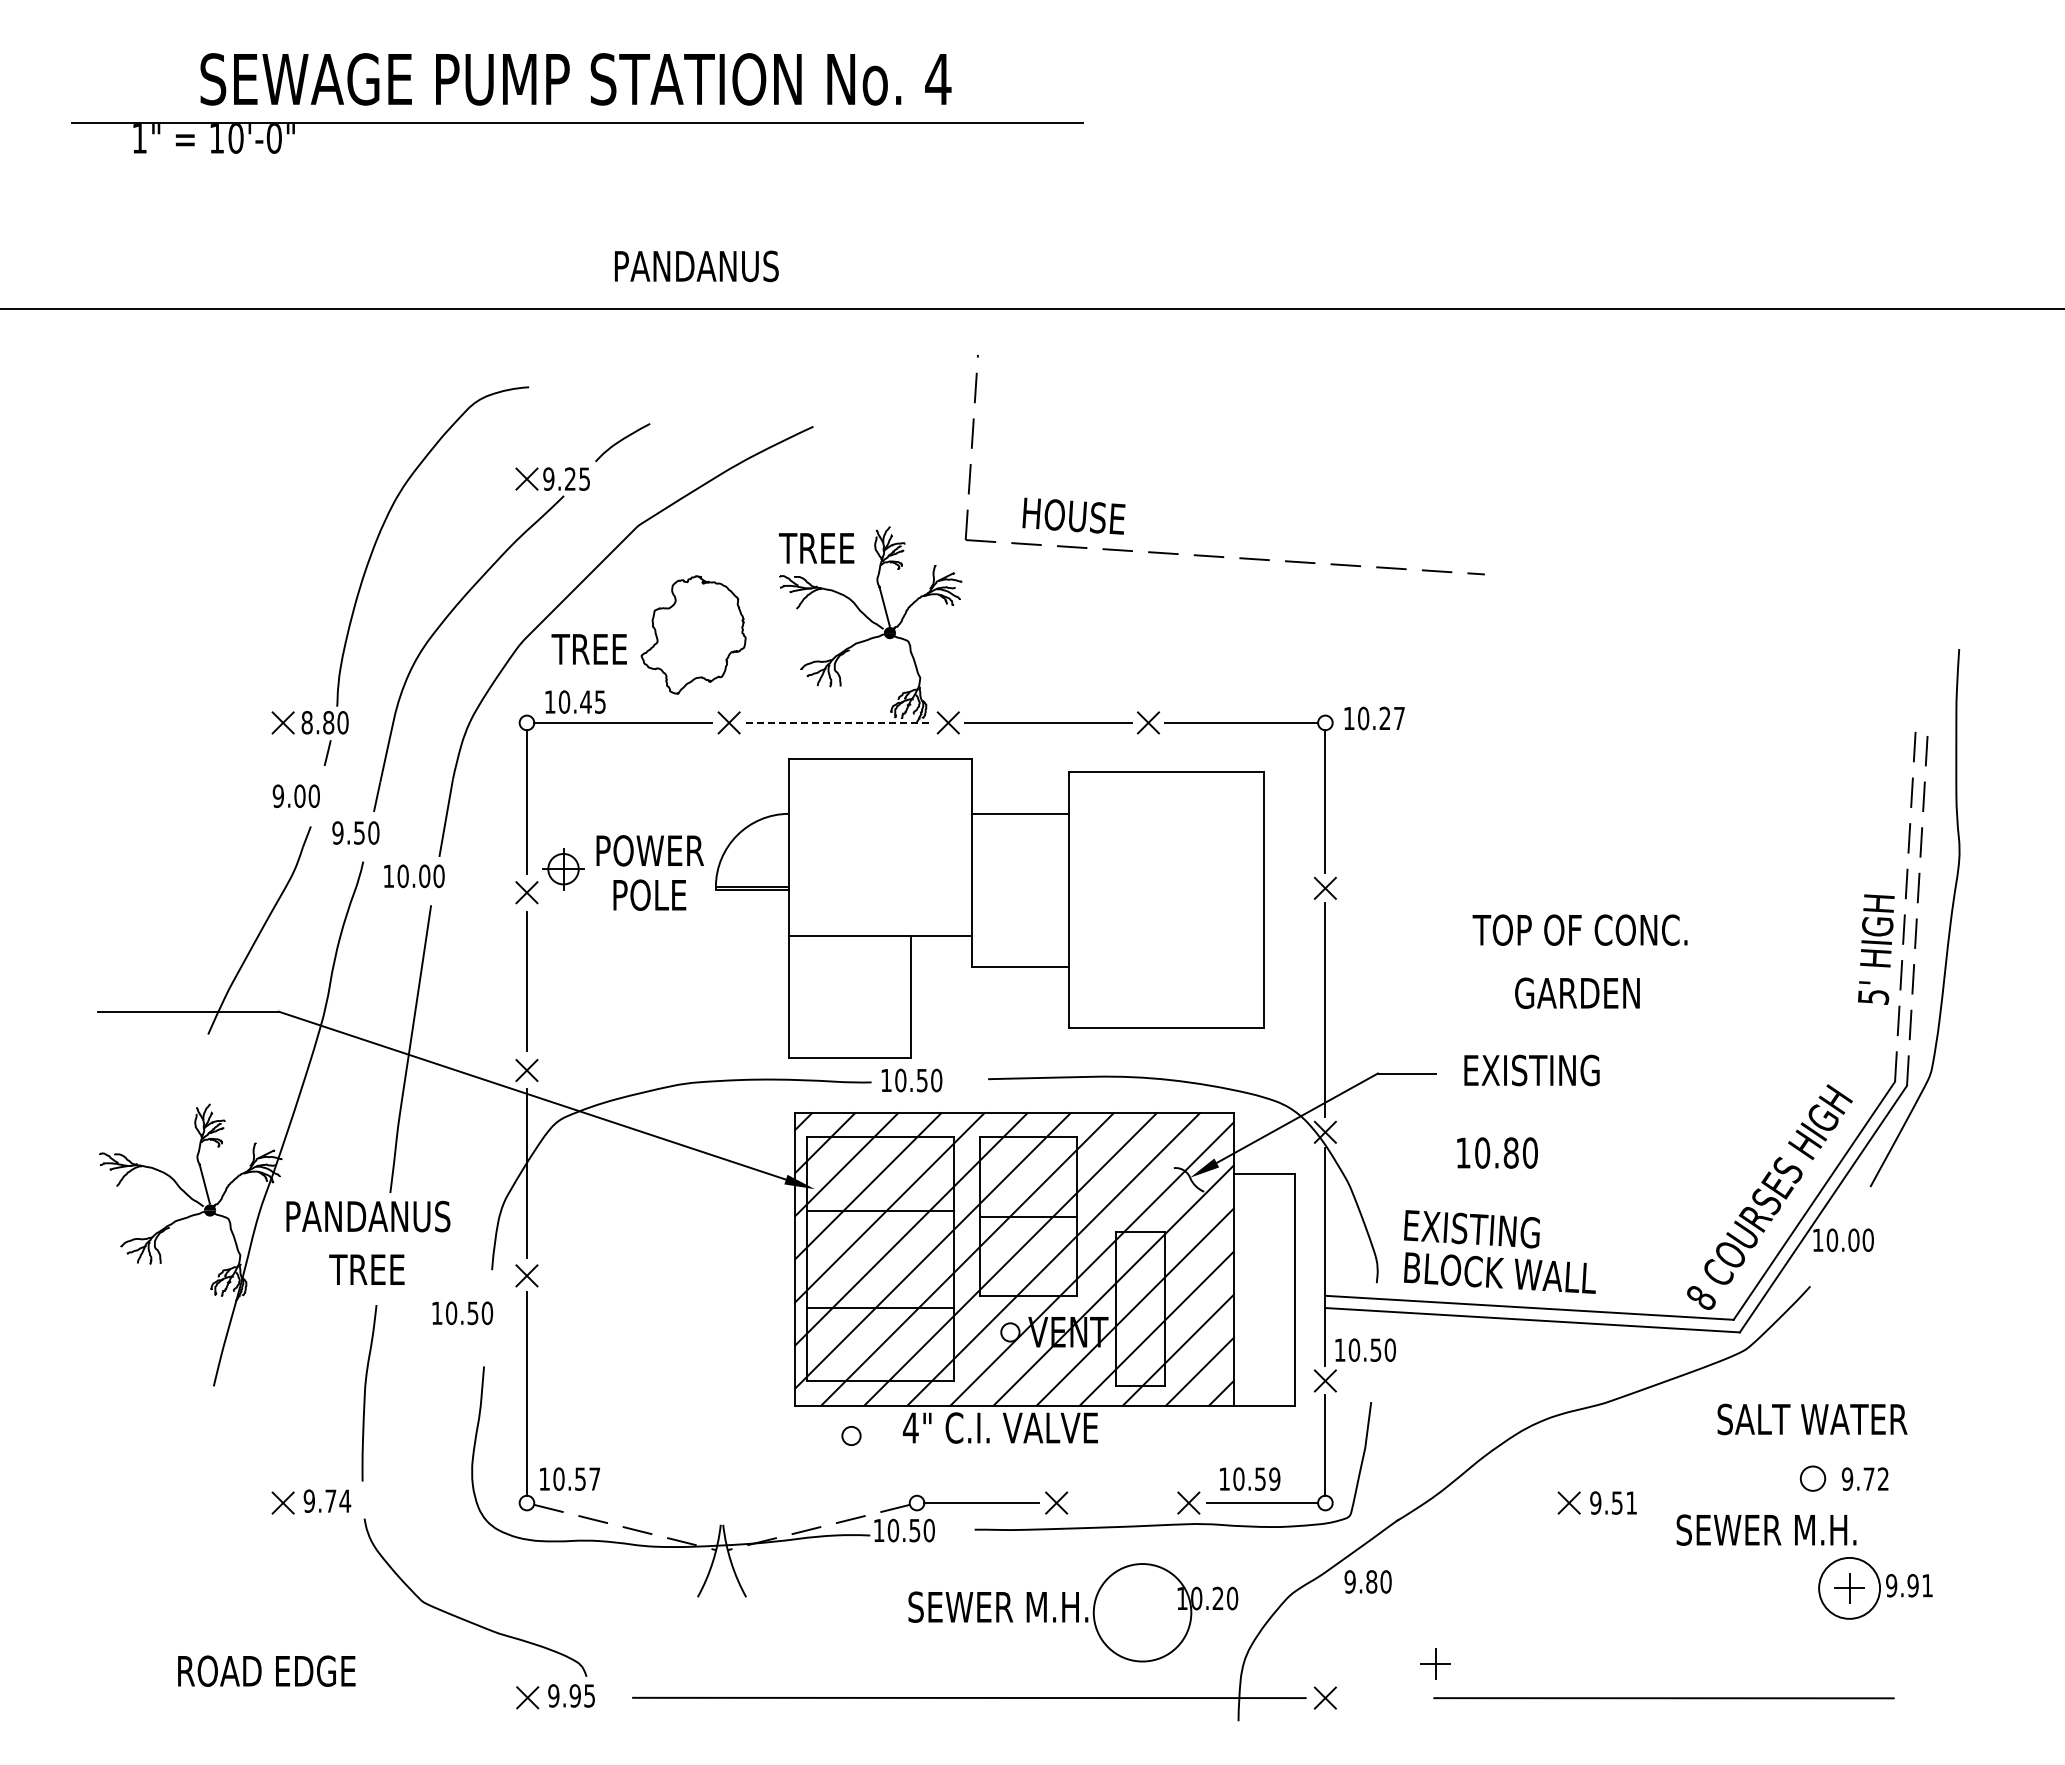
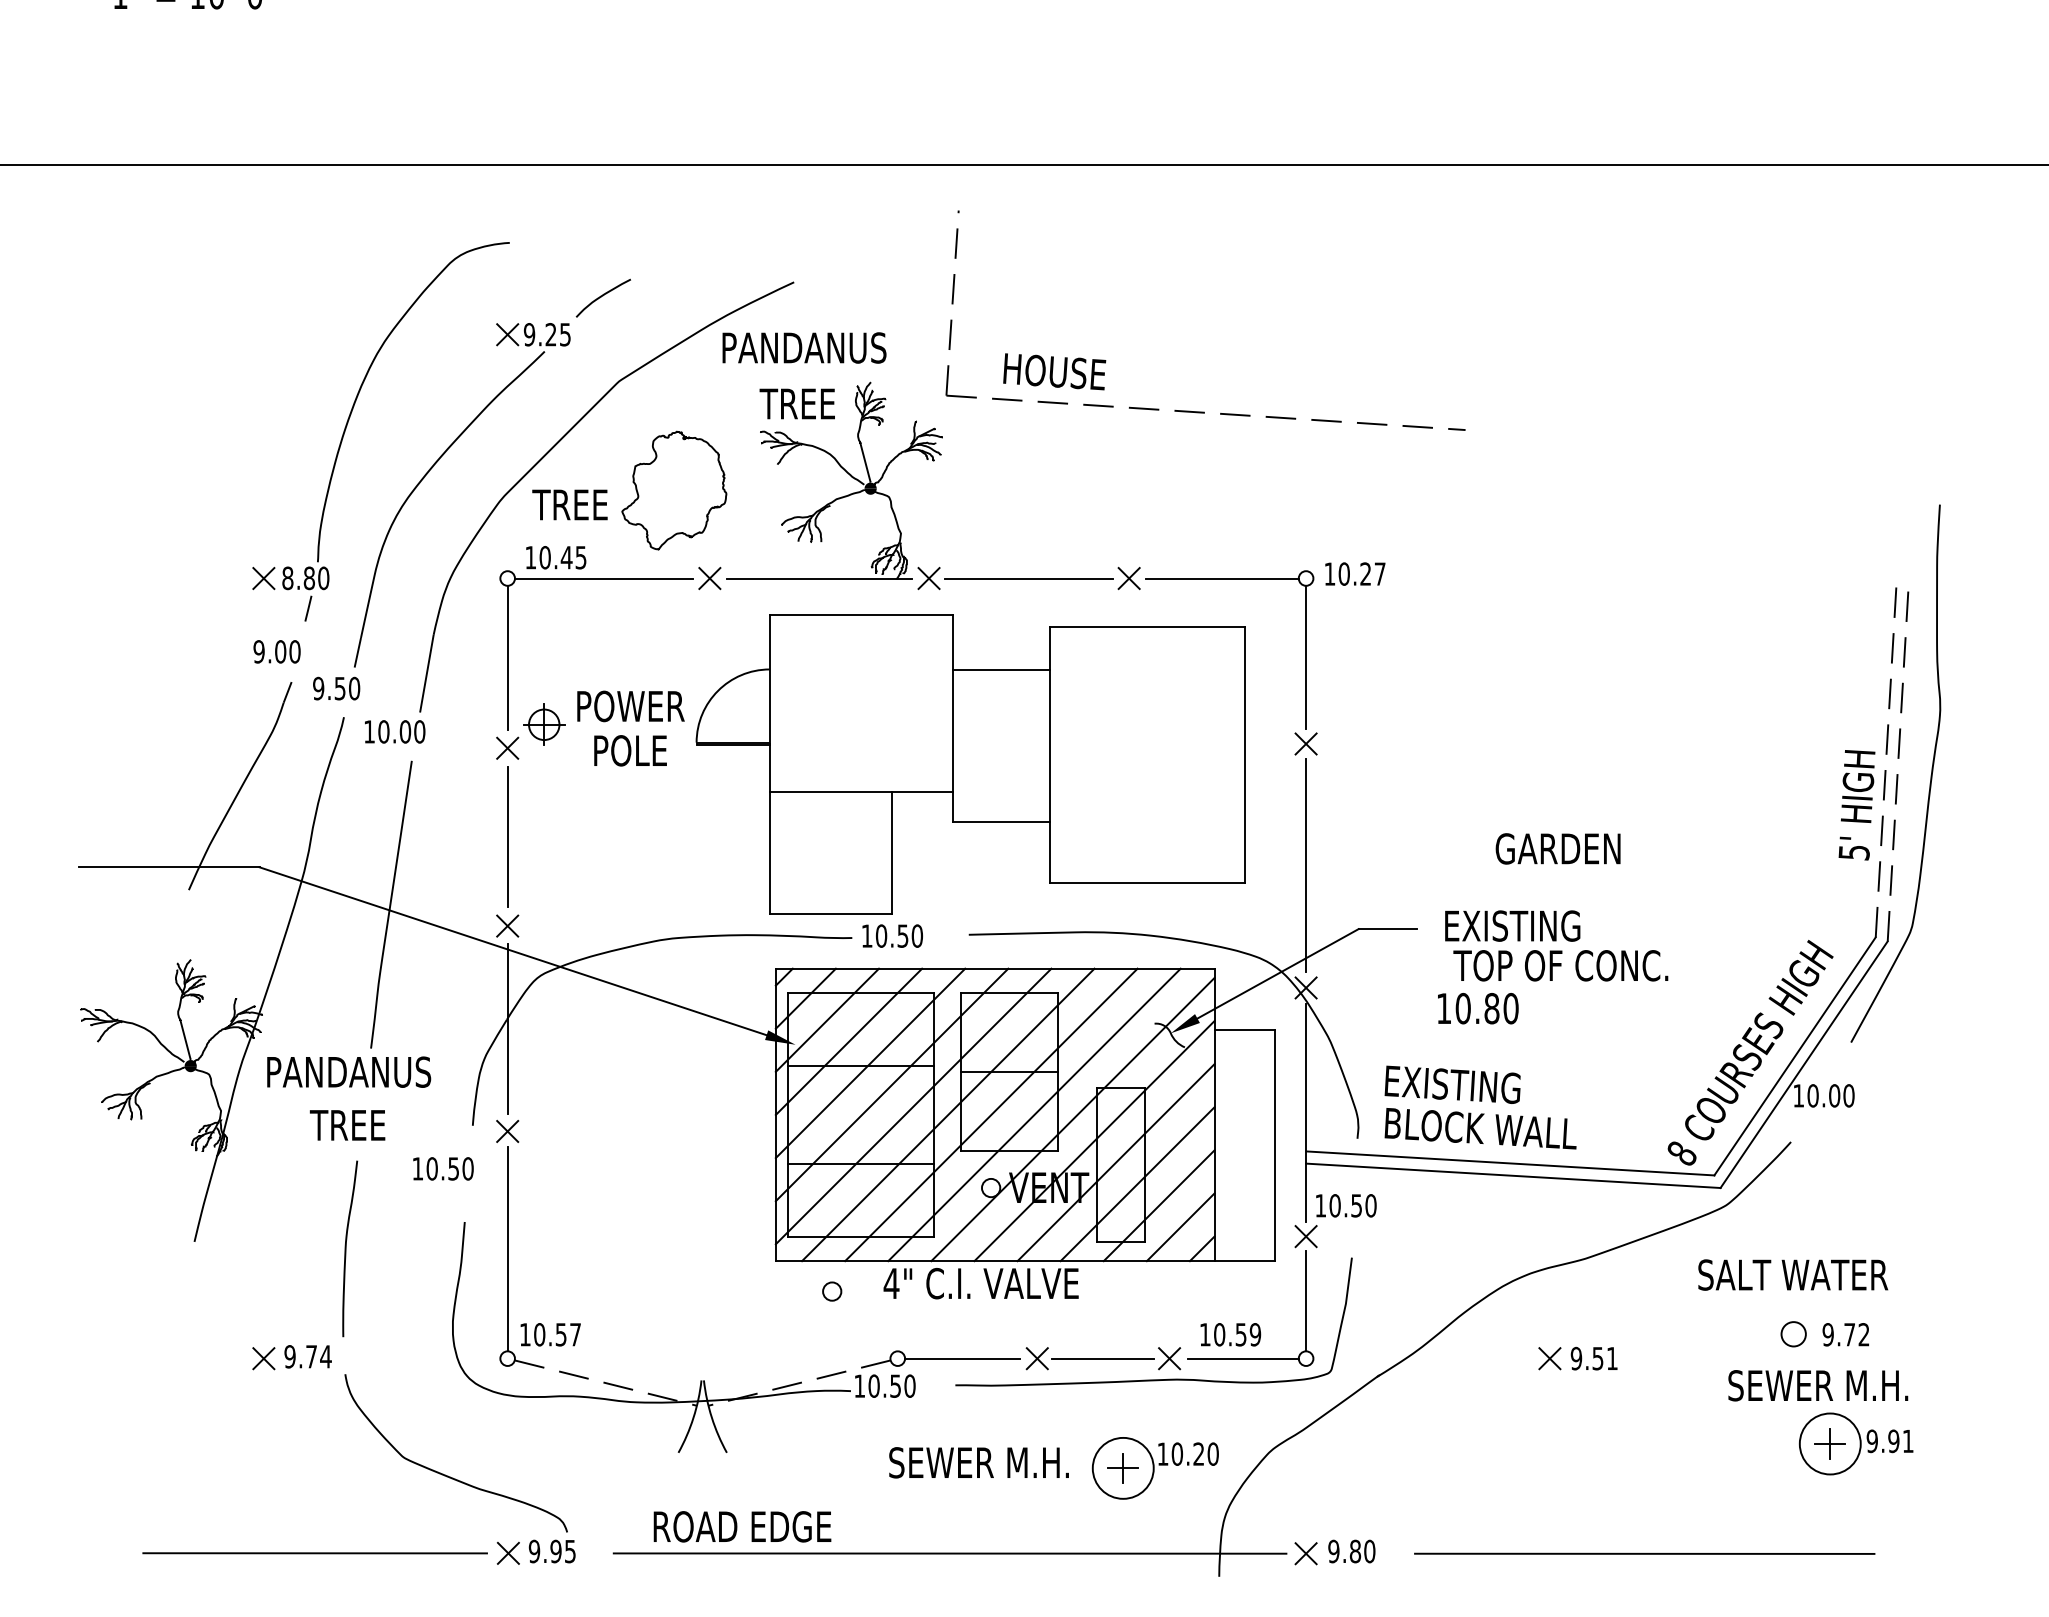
text: (696, 266) -> (804, 348), moved
line: (838, 722) -> (819, 578), dashed -> solid
text: (1579, 929) -> (1560, 965), moved
line: (1122, 1503) -> (1103, 1359), added
text: (1766, 1529) -> (1818, 1385), moved
text: (1367, 1581) -> (1351, 1551), moved
circle: (1142, 1612) -> (1123, 1468), size x0.62
part: (1435, 1663) -> (1123, 1468), moved
text: (266, 1670) -> (742, 1526), moved
line: (334, 1697) -> (315, 1553), added

